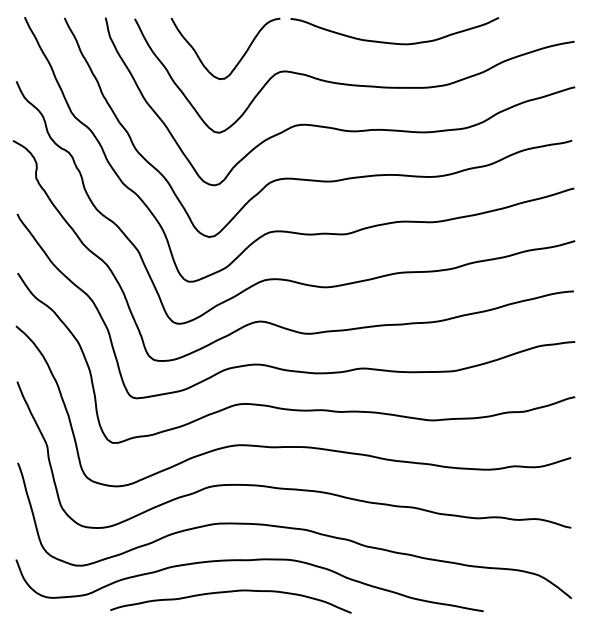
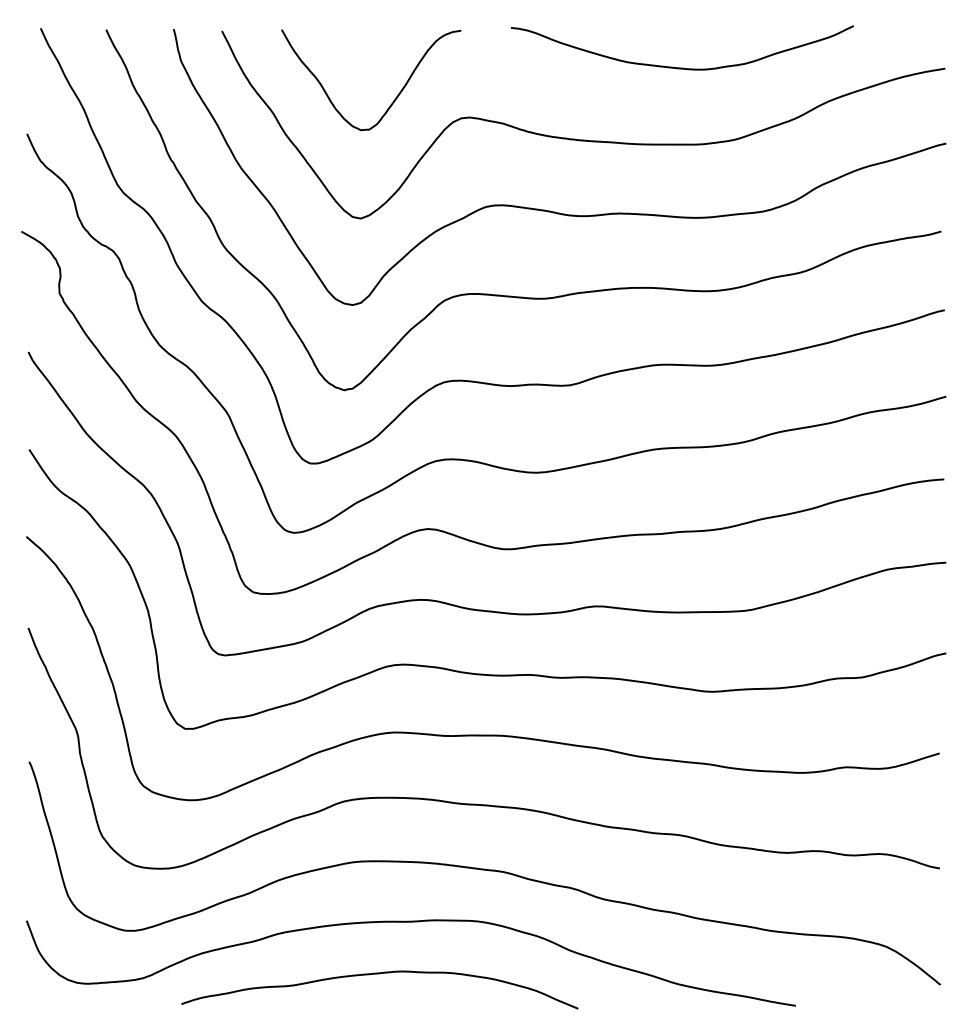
curve: (394, 42) -> (681, 66), moved

